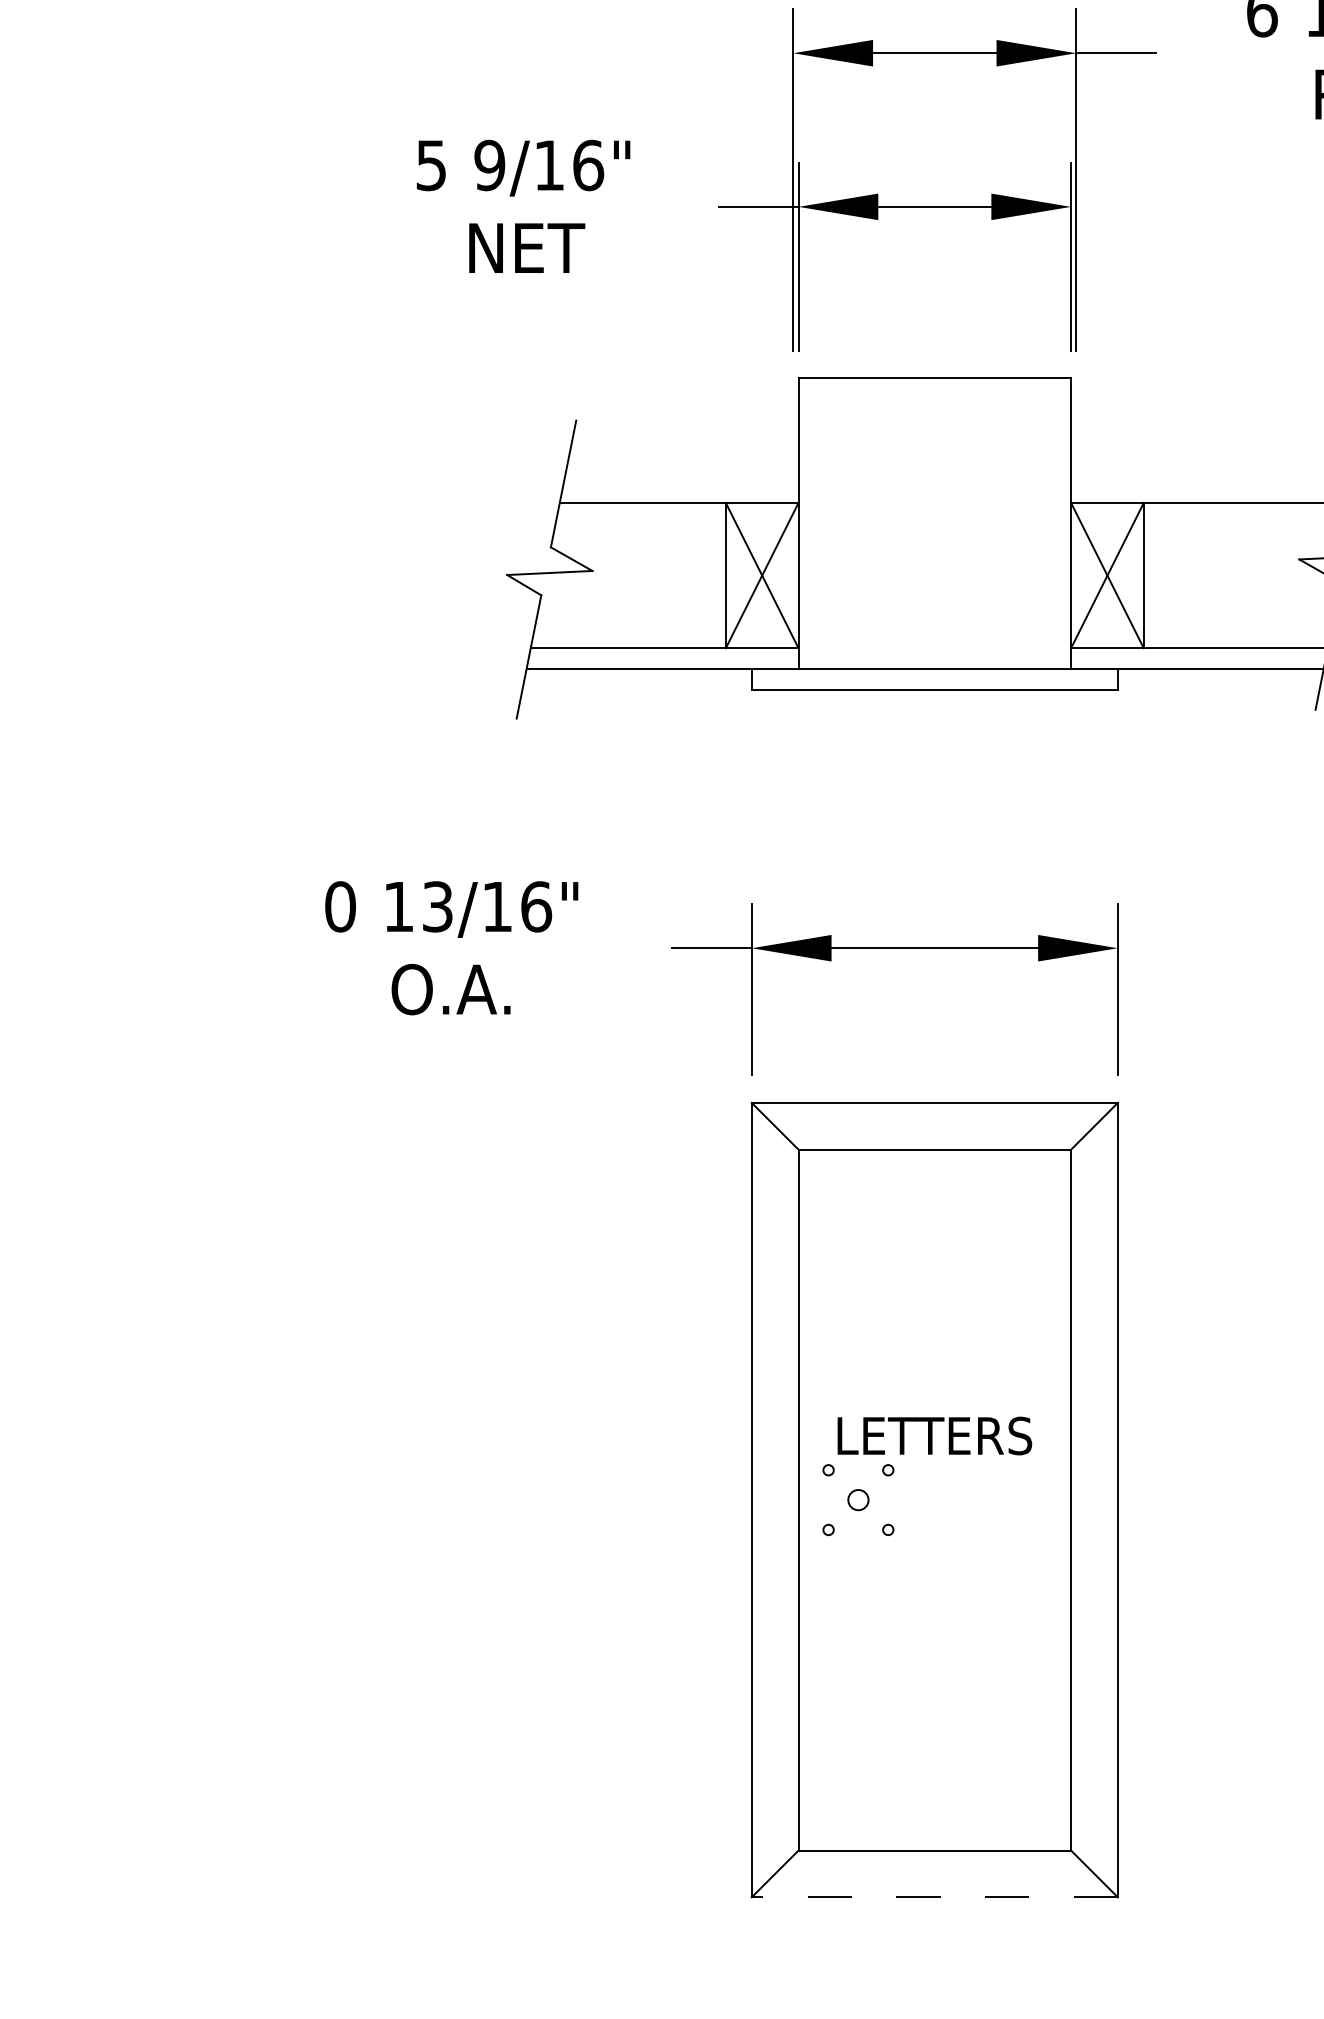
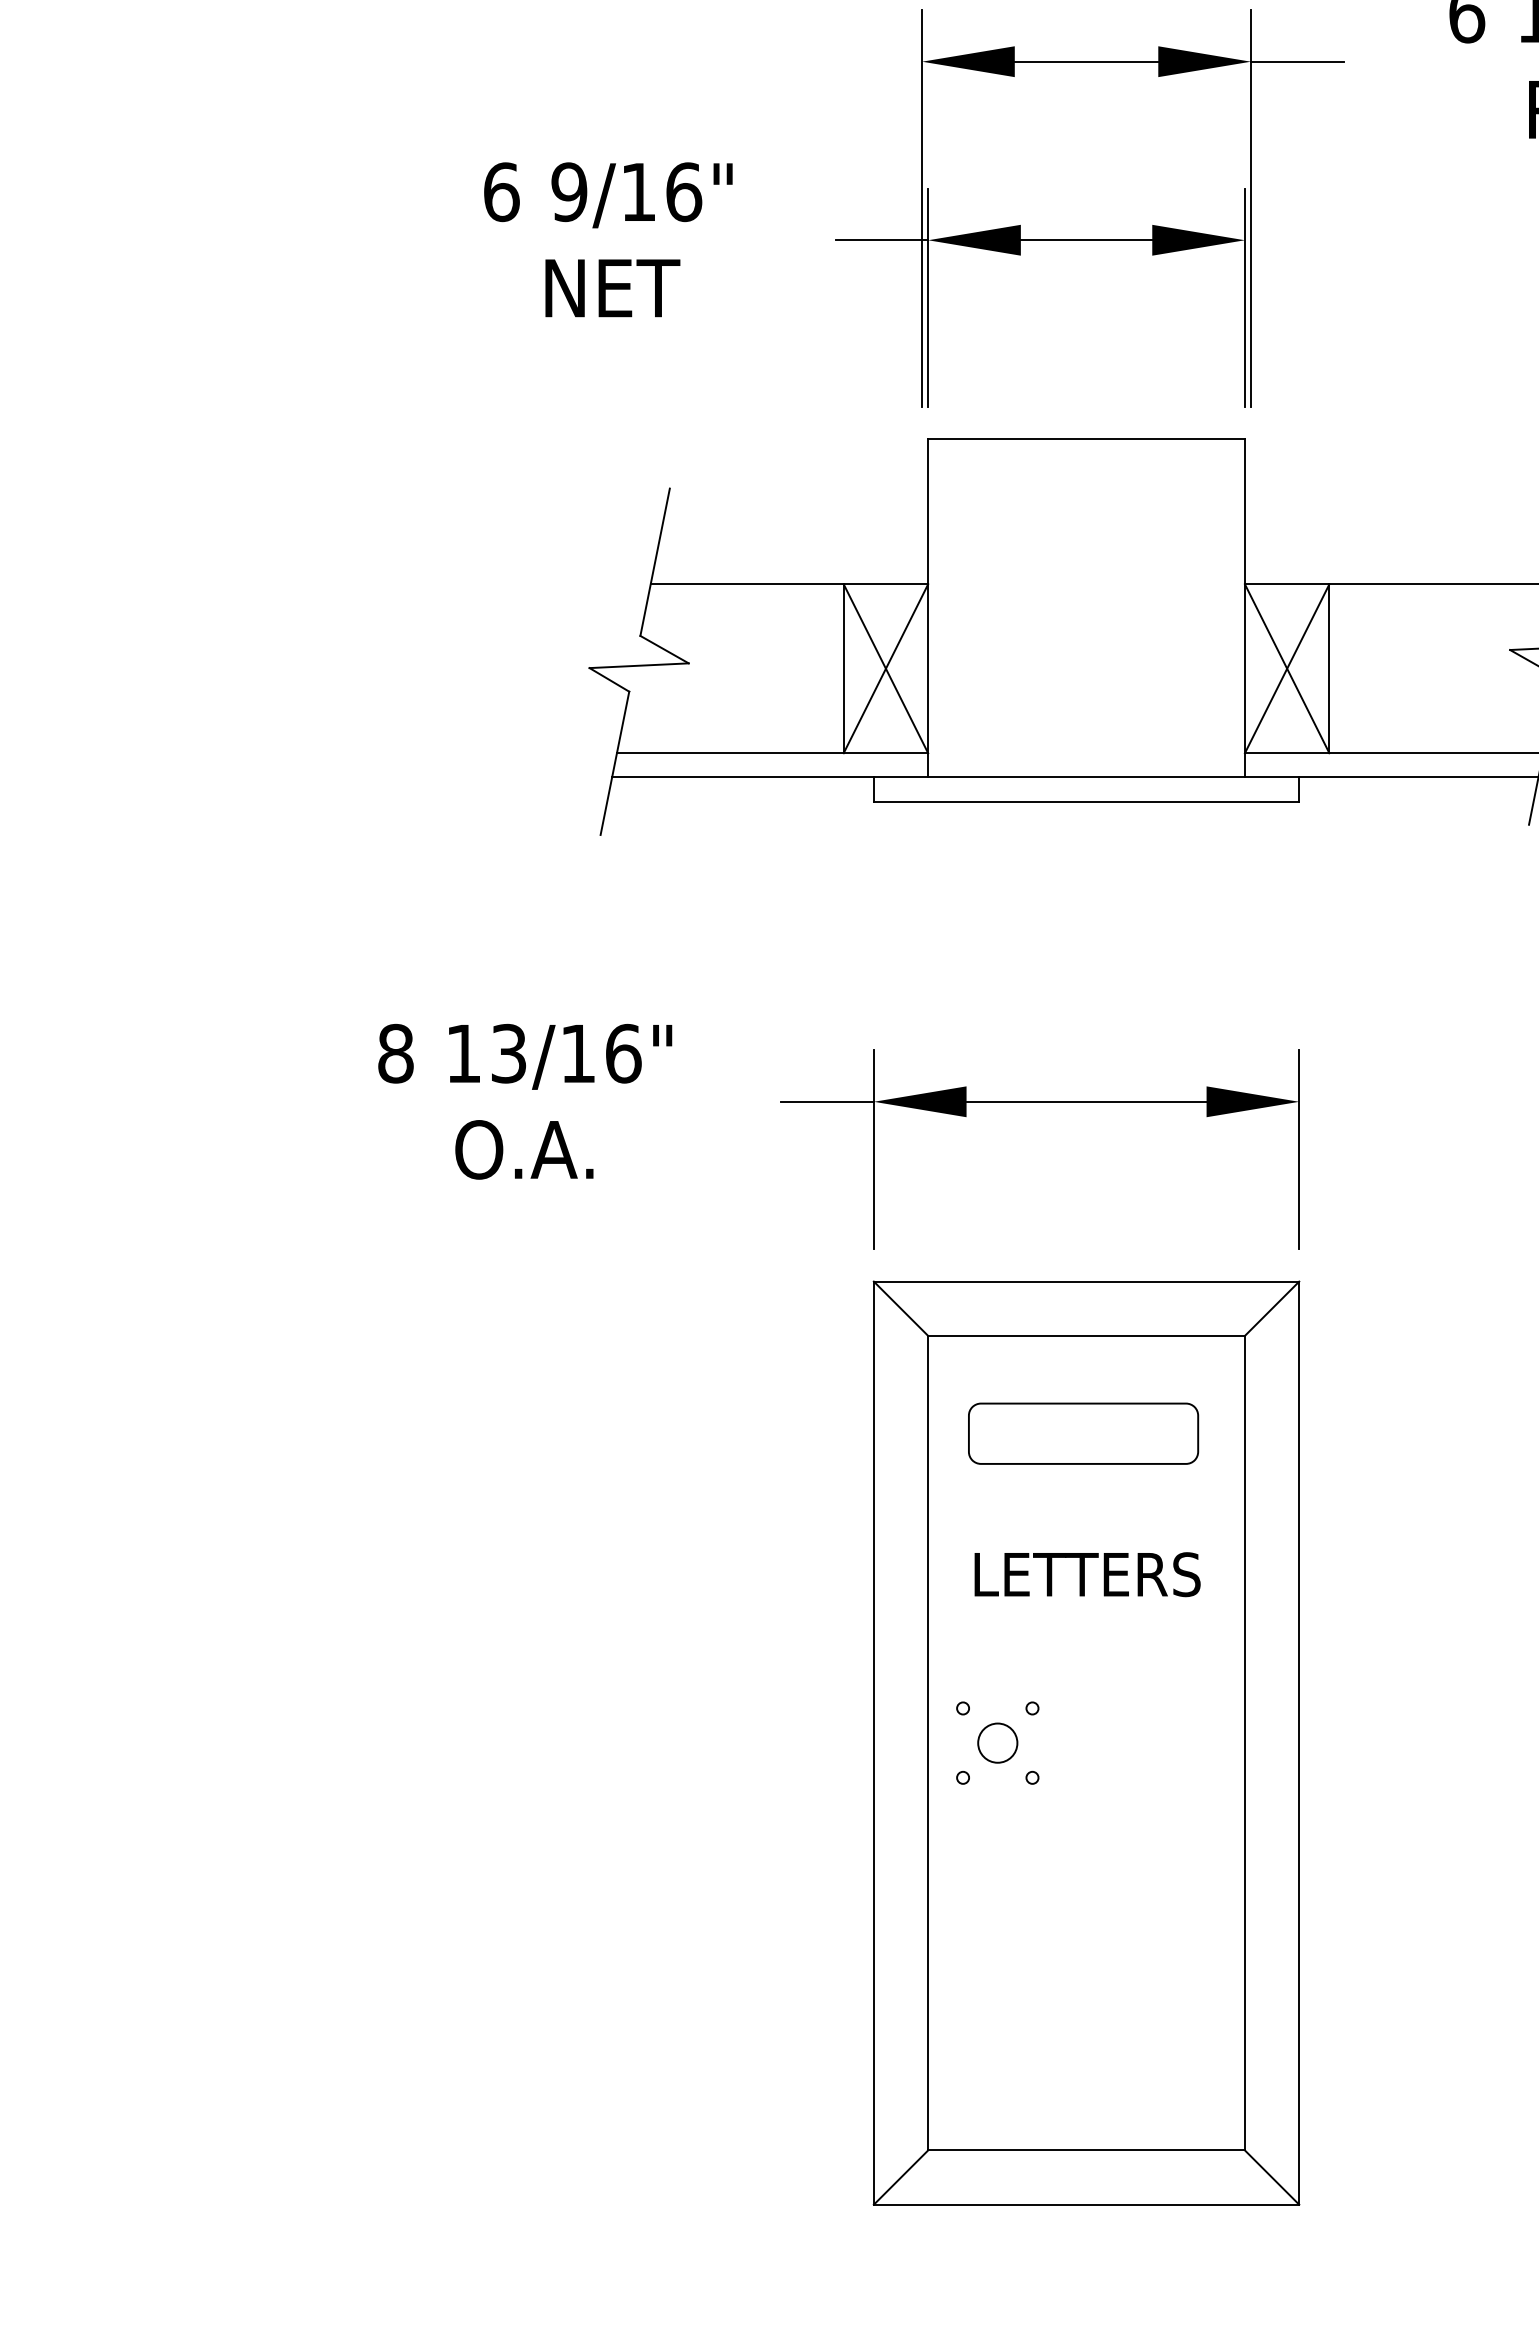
text: (431, 165) -> (501, 192), 5 -> 6
text: (340, 906) -> (395, 1053), 0 -> 8
part: (932, 1233) -> (1083, 1433), added
text: (934, 1435) -> (1087, 1574), moved
circle: (858, 1499) -> (997, 1742), size x1.67
line: (934, 1897) -> (1086, 2204), dashed -> solid

